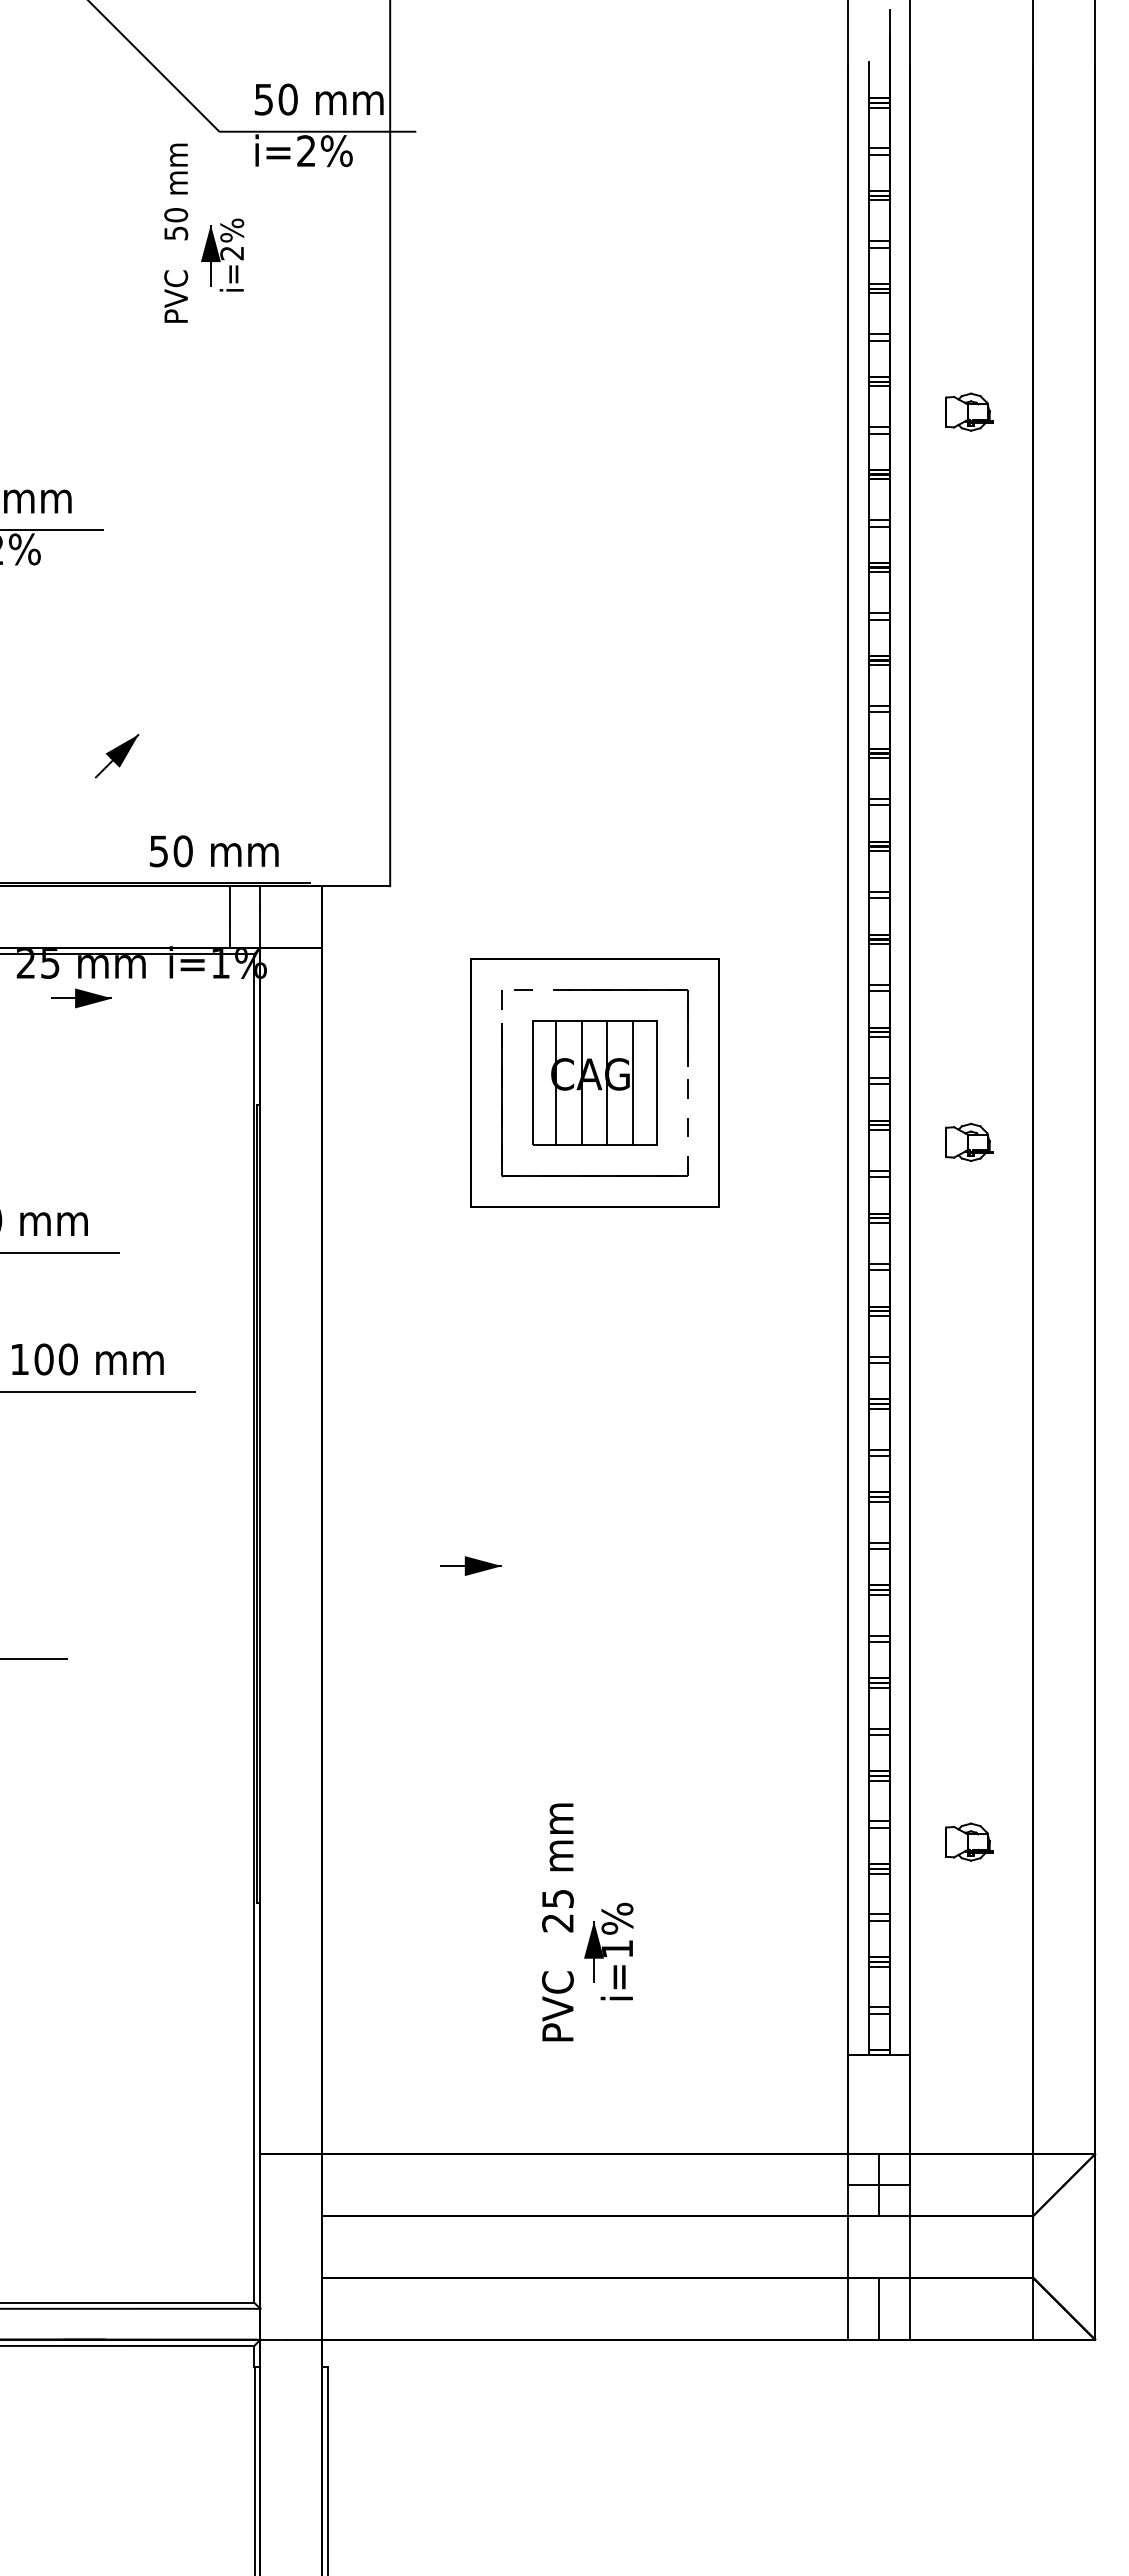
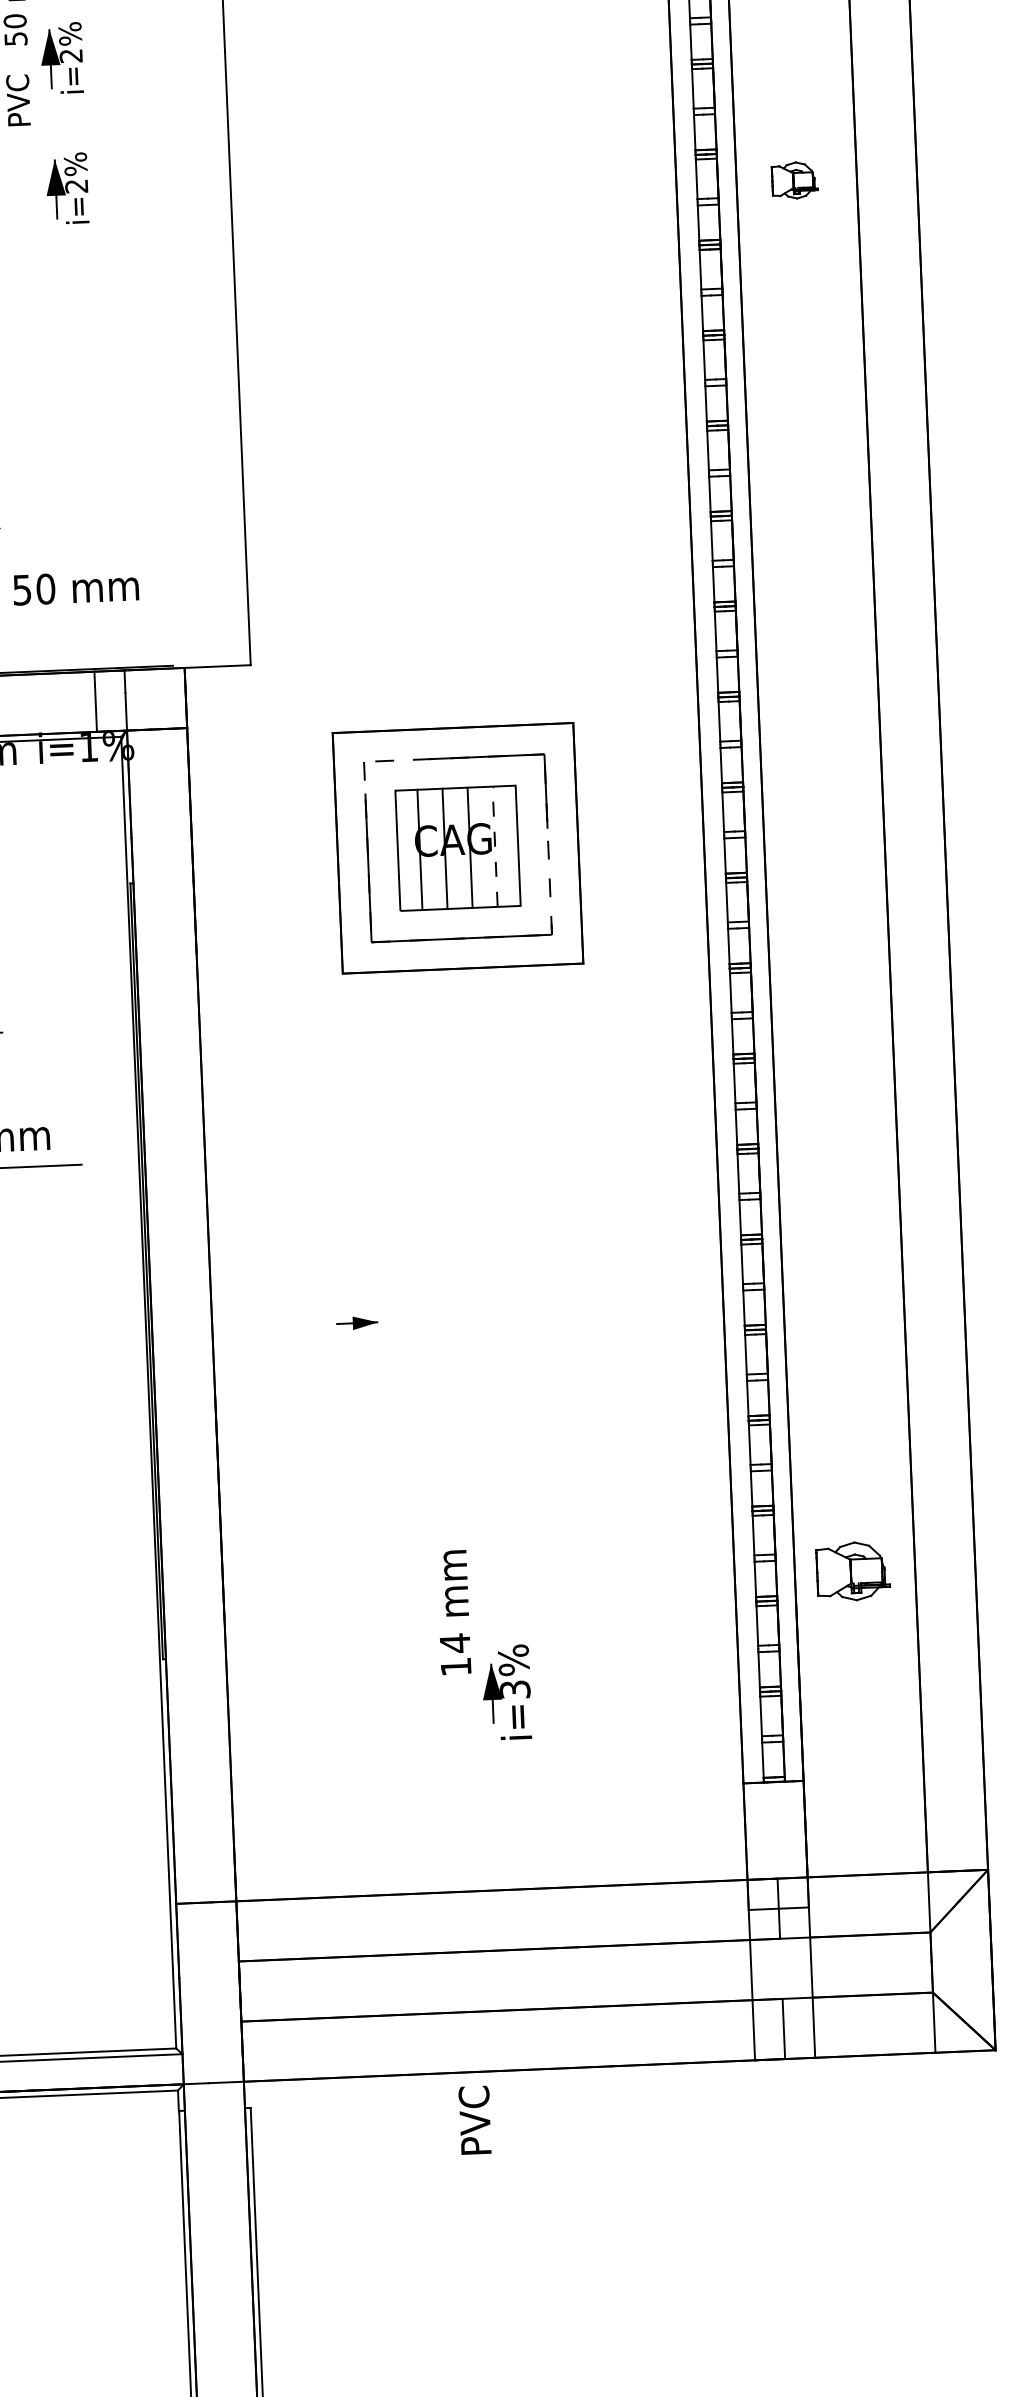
part: (222, 388) -> (67, 187), added
text: (213, 851) -> (75, 588), moved
line: (633, 1083) -> (495, 847), solid -> dashed
part: (969, 1141) -> (824, 889), removed
part: (470, 1565) -> (356, 1322), size x0.7
part: (969, 1841) -> (853, 1570), size x1.6
text: (557, 1910) -> (455, 1654), 25 -> 14
text: (617, 1949) -> (515, 1690), i=1% -> i=3%
text: (557, 2006) -> (474, 2120), moved

